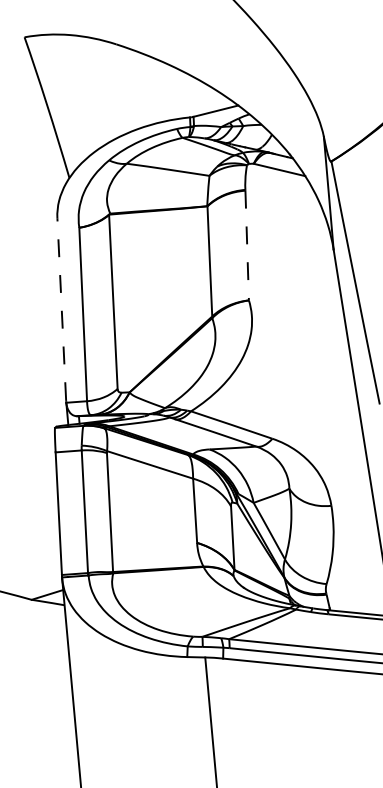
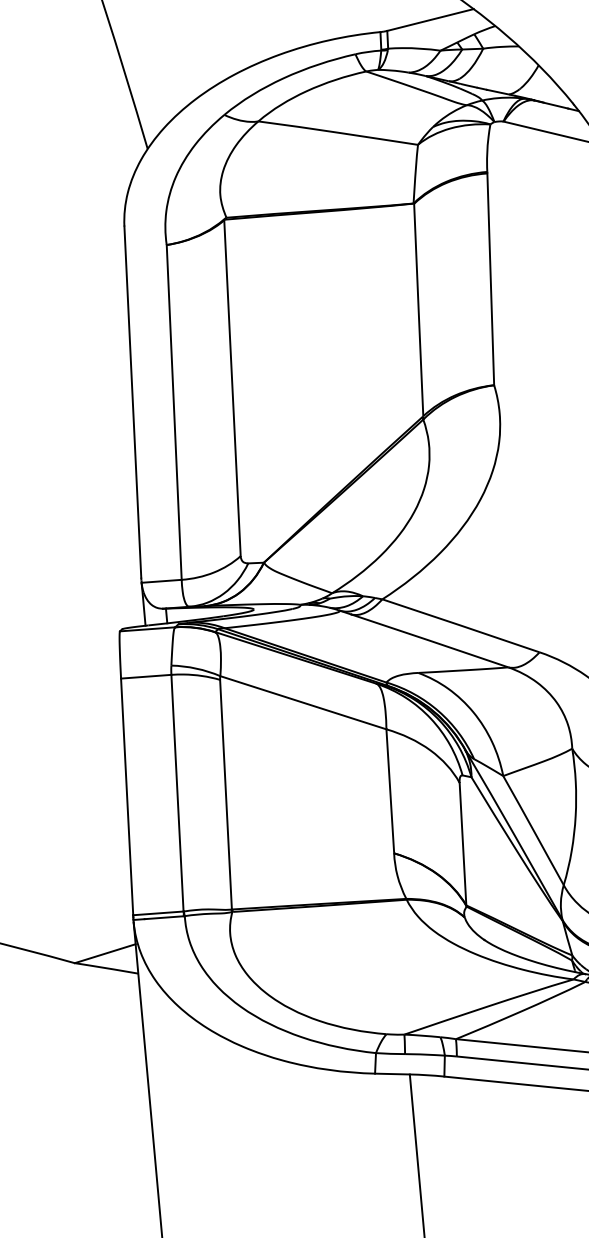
line: (247, 245) -> (491, 279), dashed -> solid
line: (61, 308) -> (132, 400), dashed -> solid

